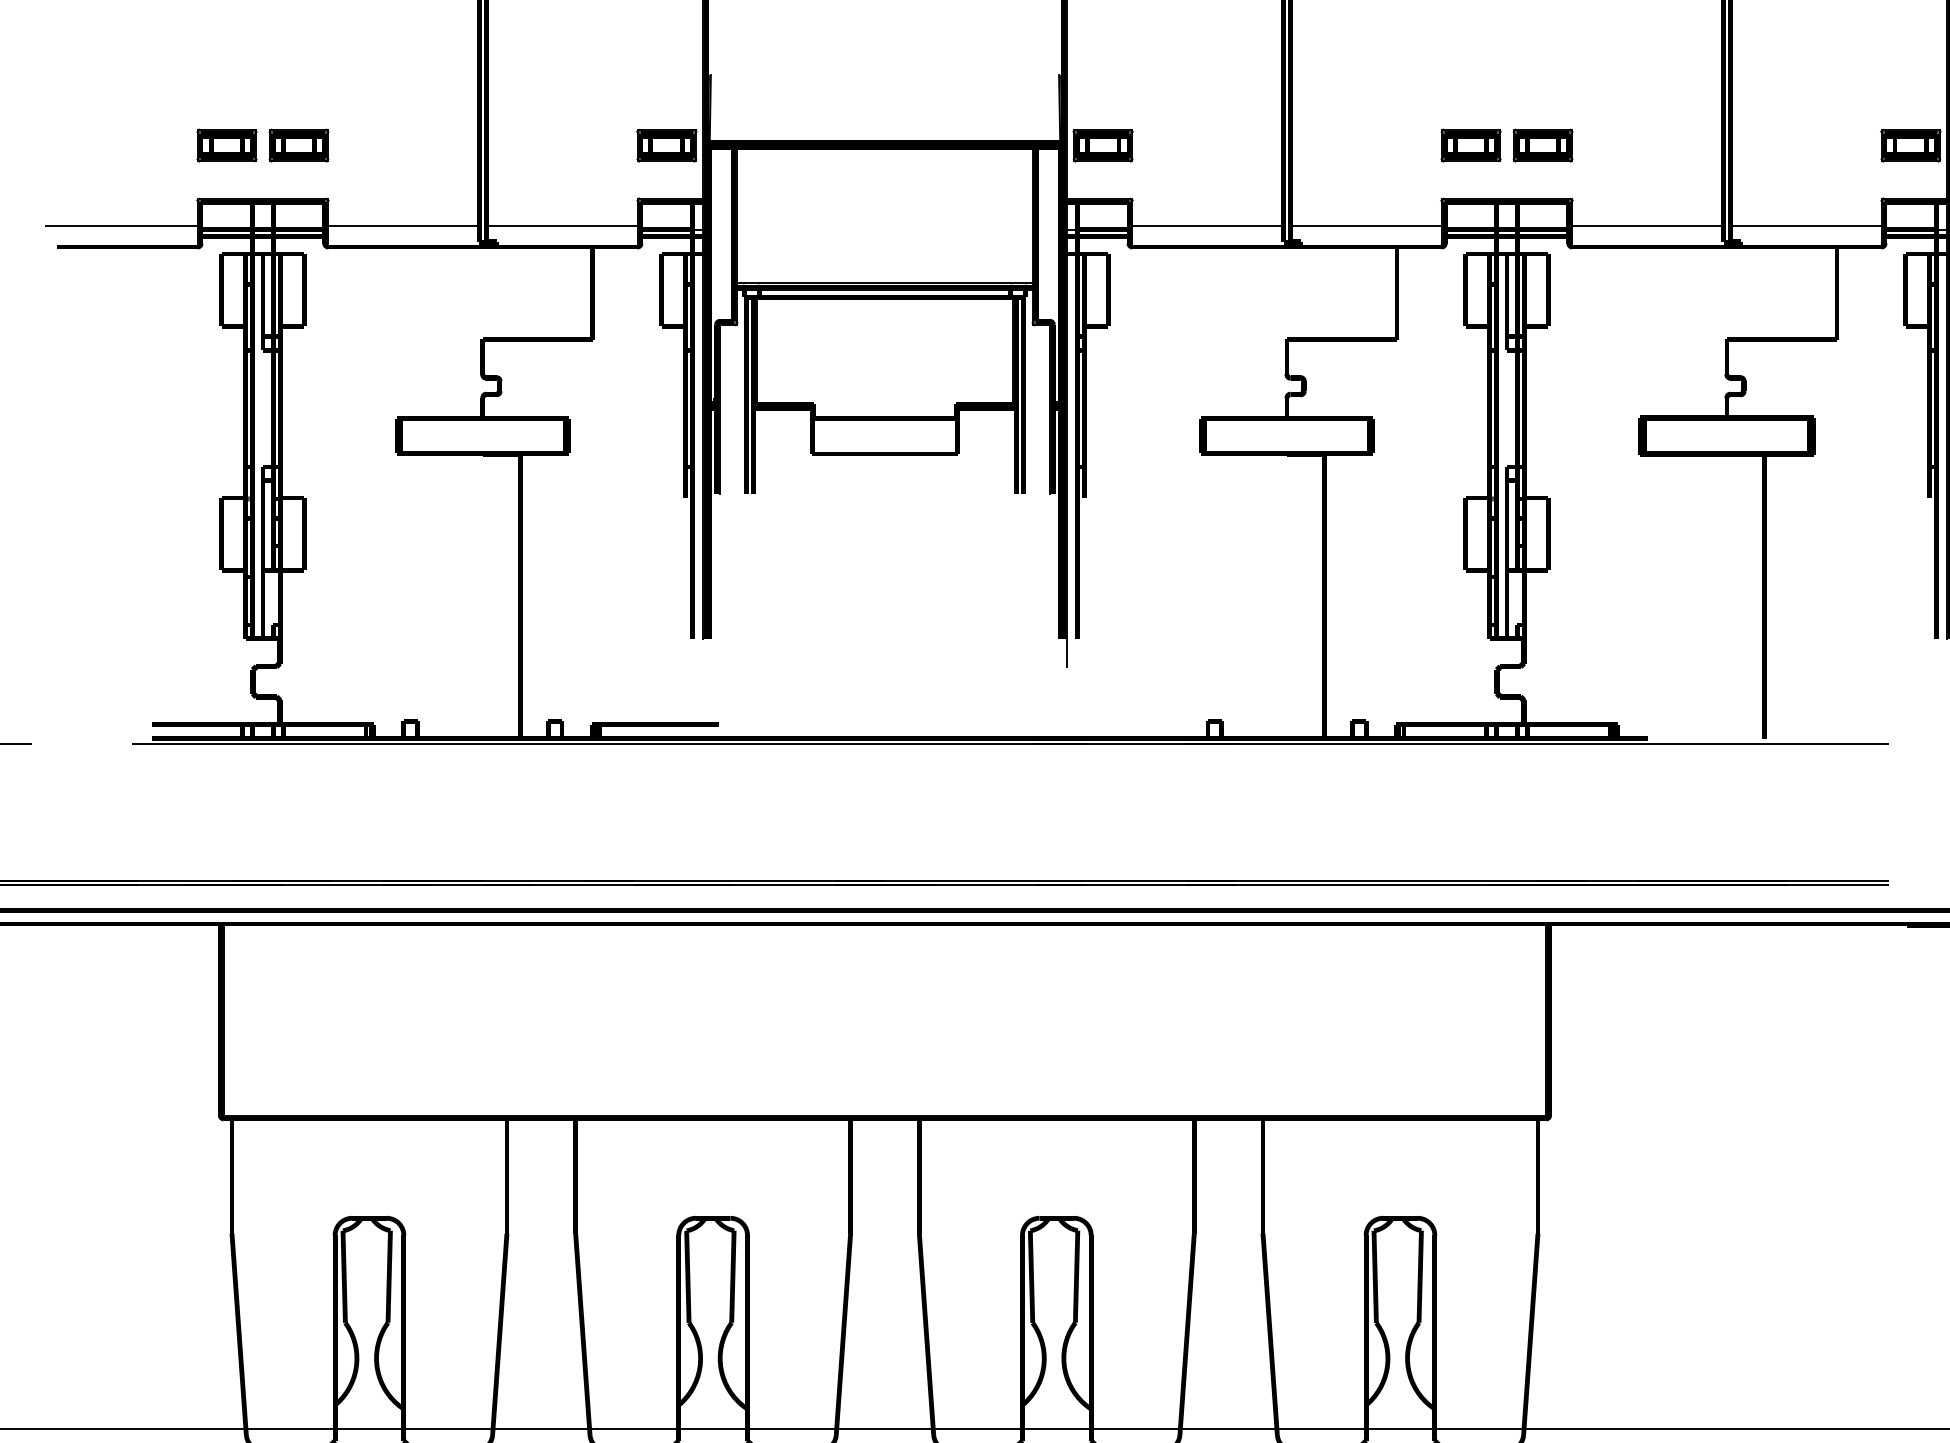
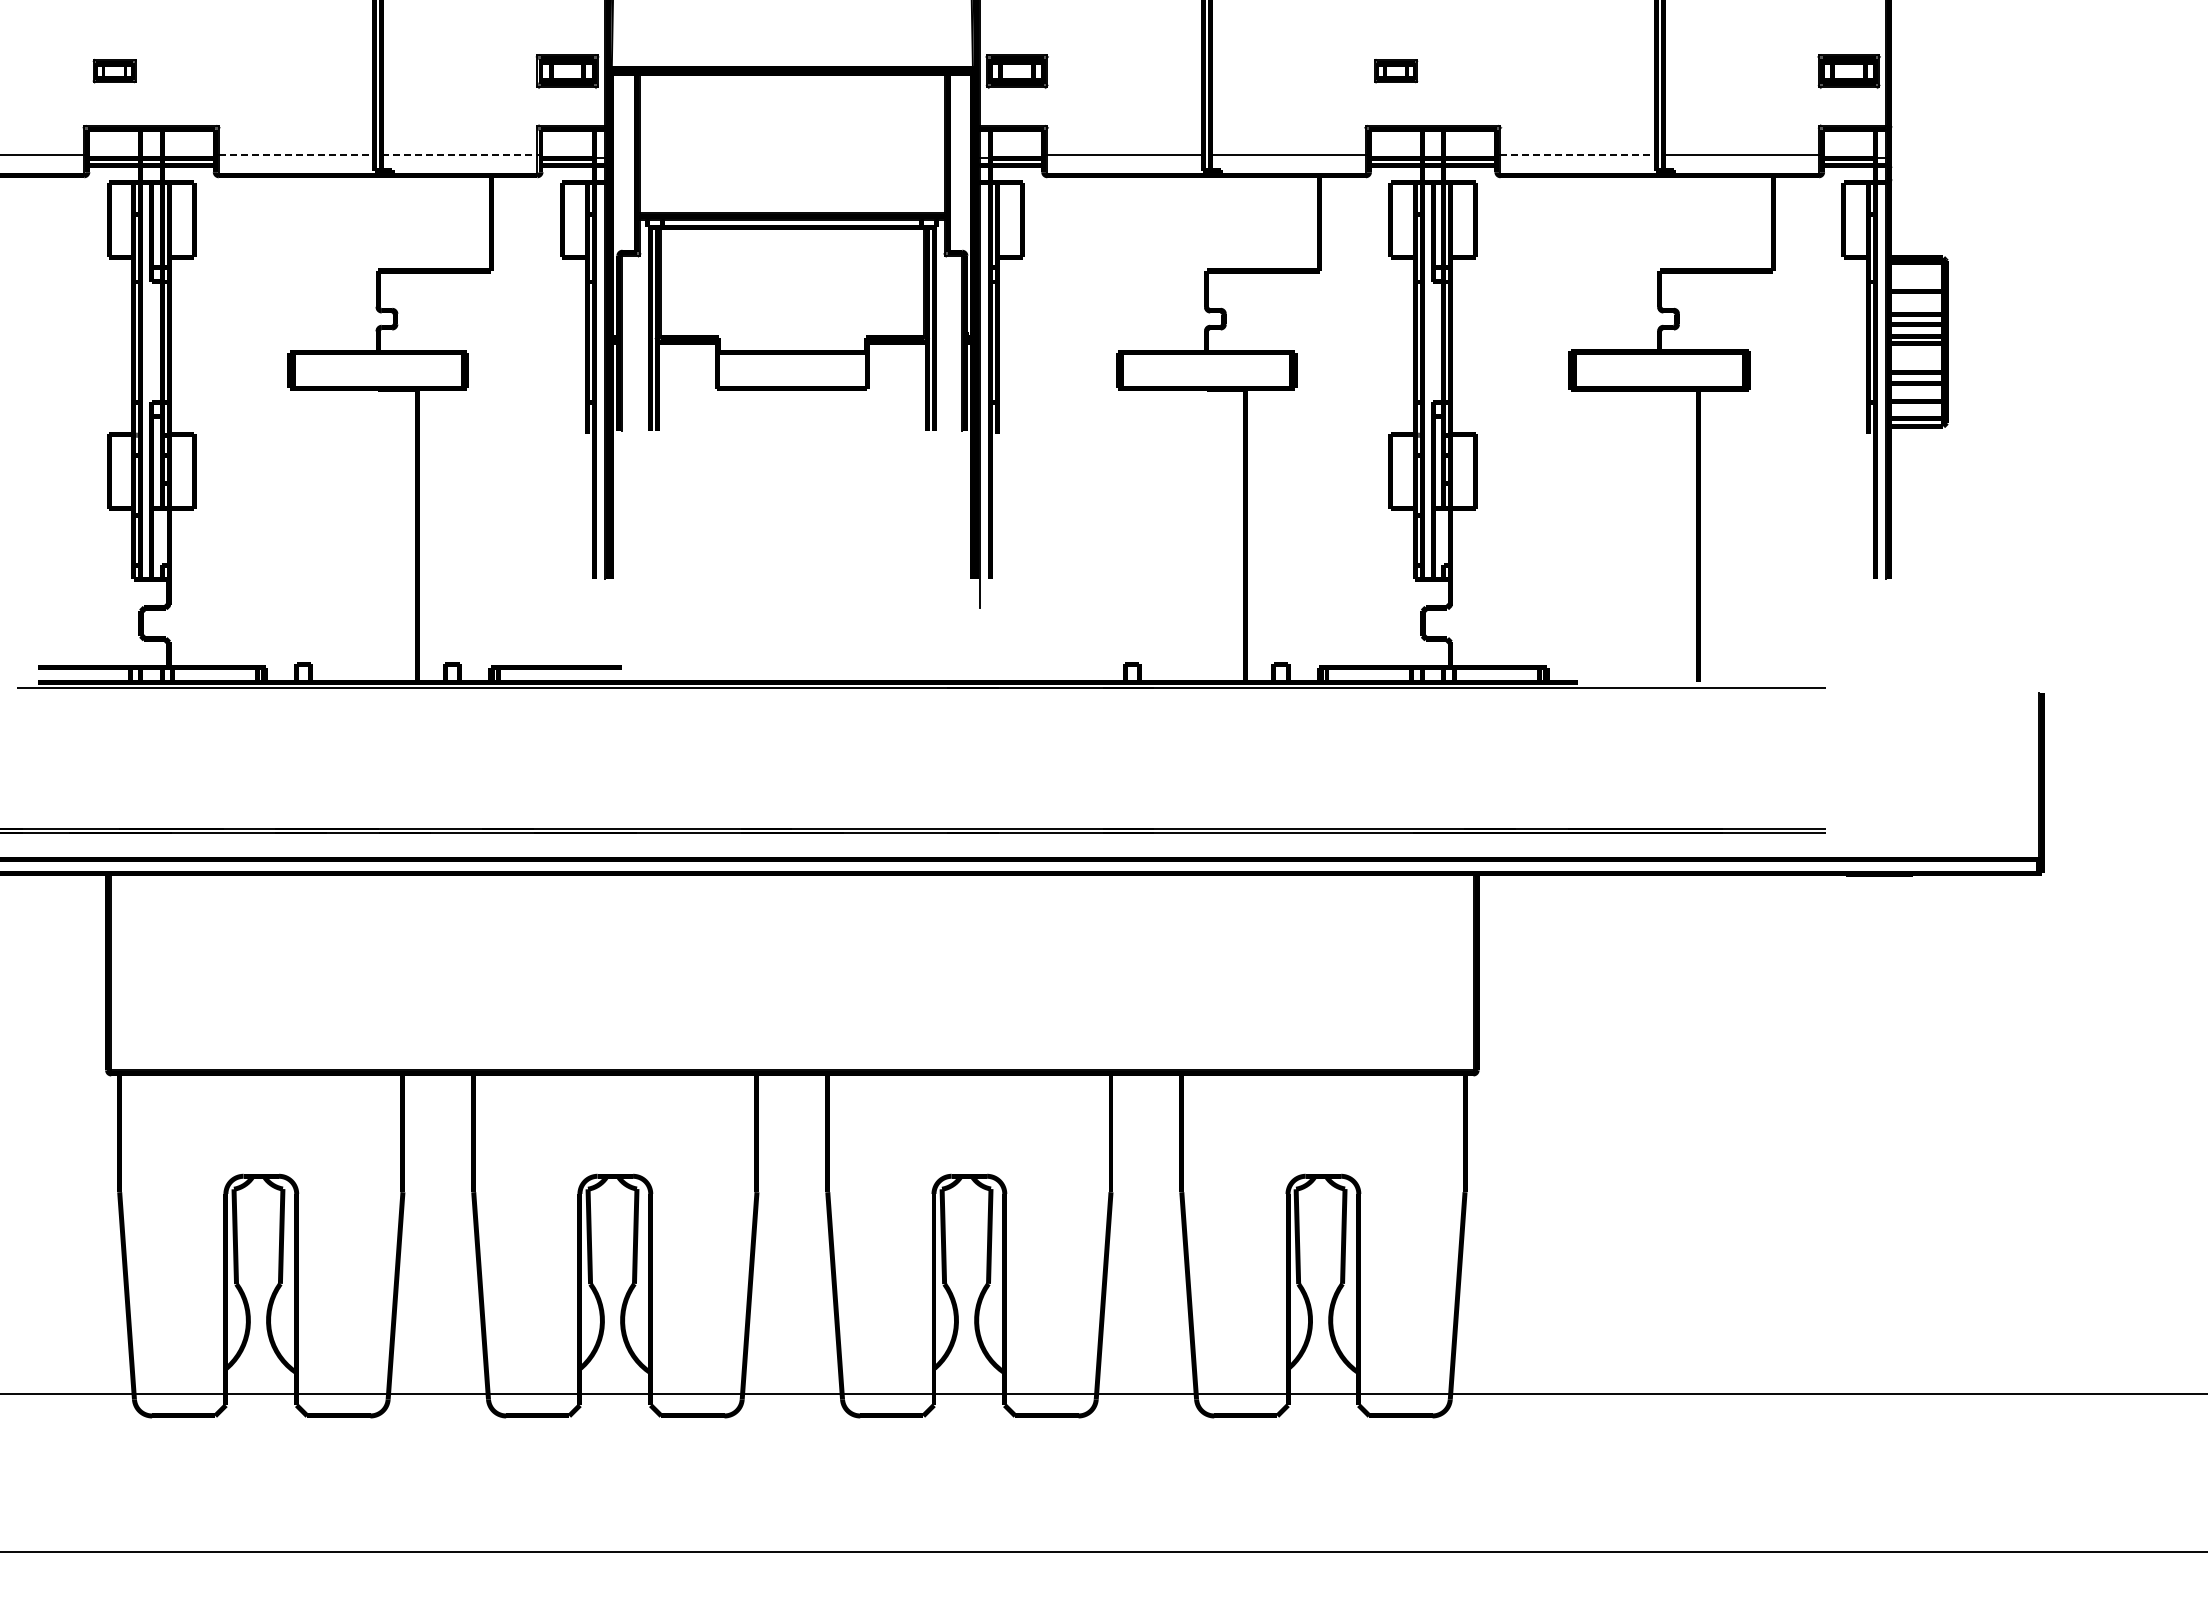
part: (226, 144) -> (114, 70), size x0.7
part: (298, 144) -> (188, 70), removed
part: (1470, 144) -> (1395, 70), size x0.7
part: (1543, 144) -> (1470, 70), removed
line: (403, 226) -> (296, 154), solid -> dashed
line: (561, 226) -> (459, 154), solid -> dashed
line: (1648, 226) -> (1578, 154), solid -> dashed

